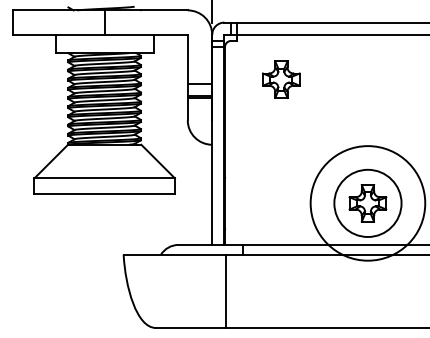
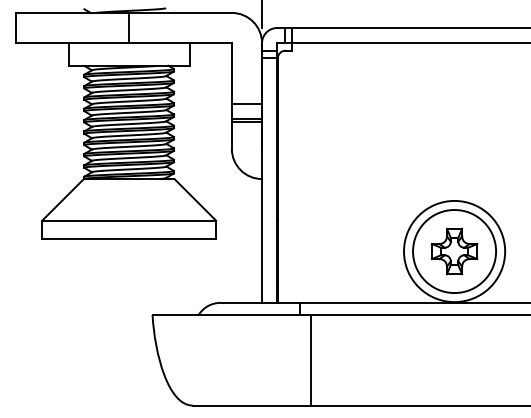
part: (281, 79) -> (347, 98), removed
circle: (367, 203) -> (454, 251), size x0.71
line: (226, 290) -> (311, 359), moved

